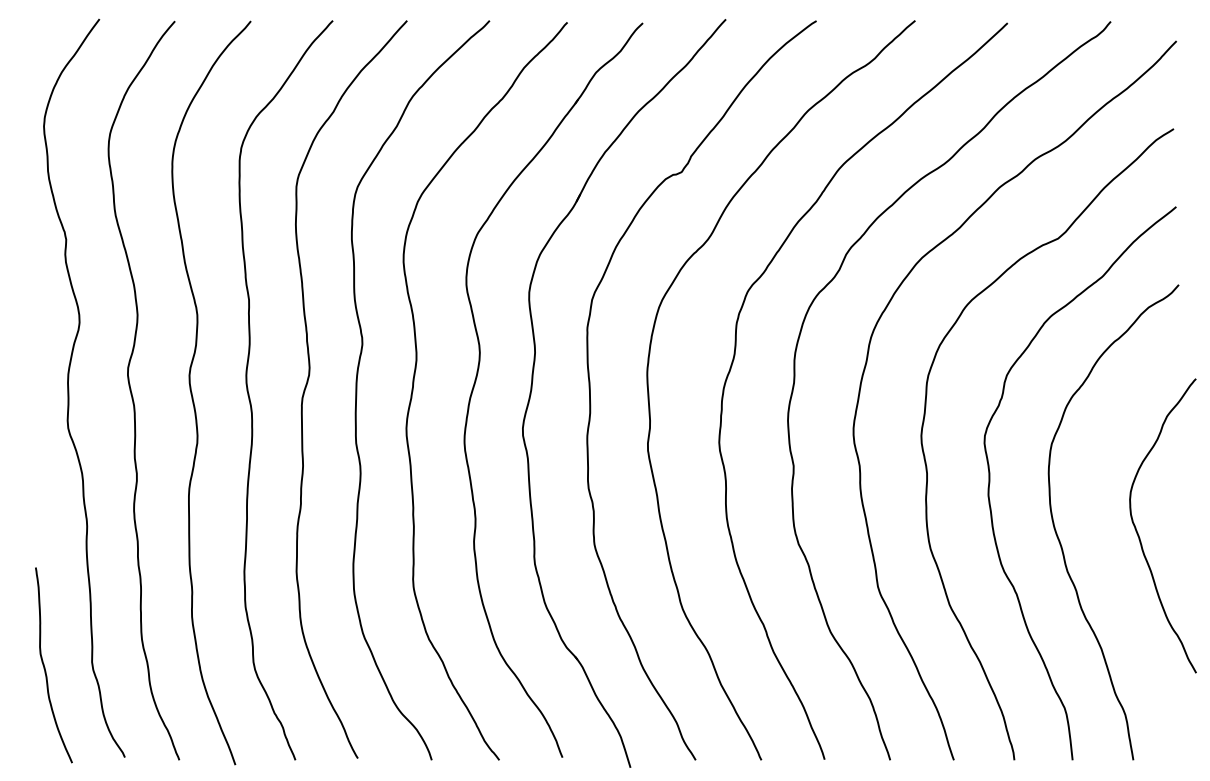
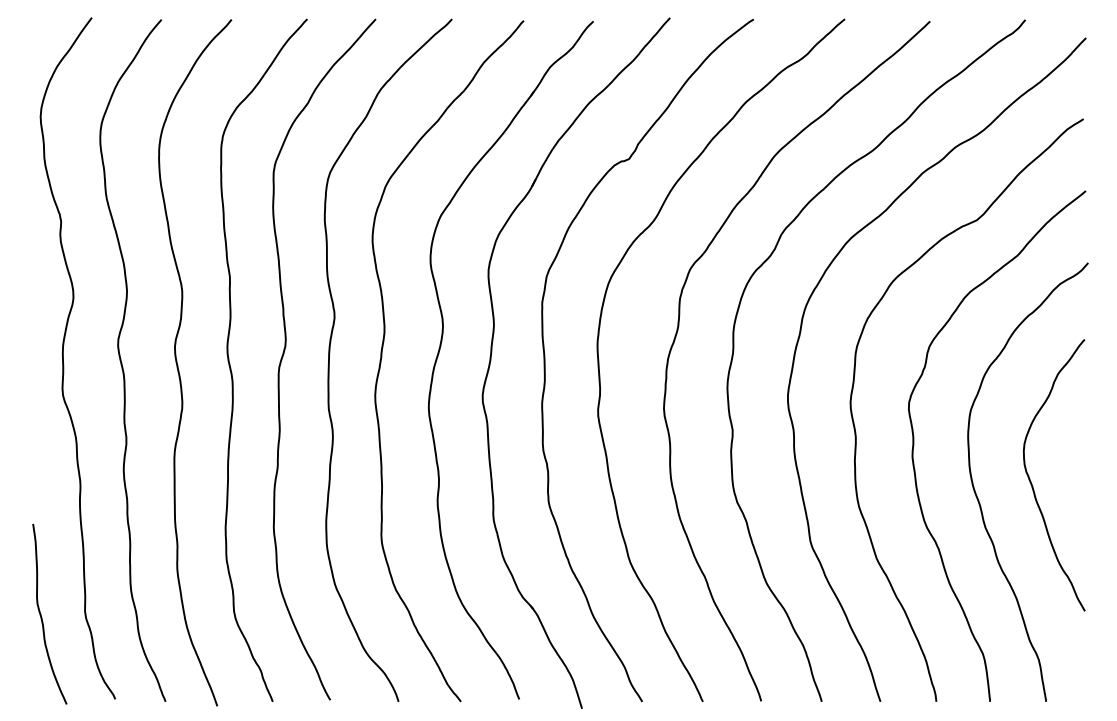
curve: (1138, 532) -> (1031, 481), moved

